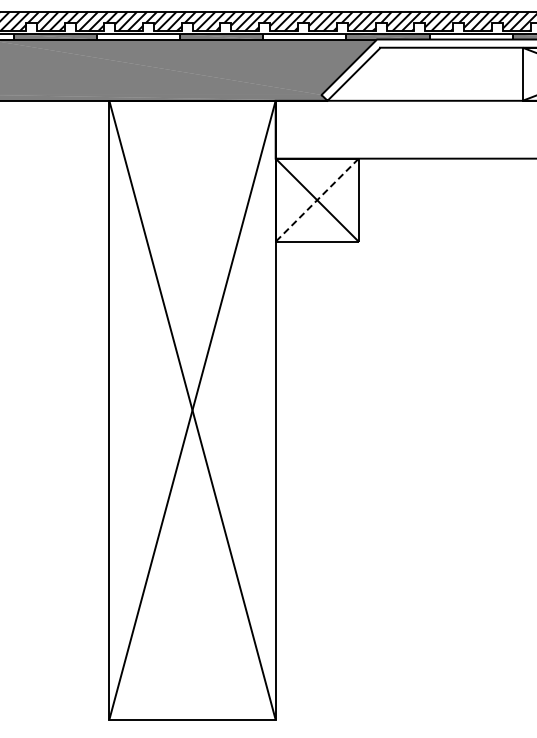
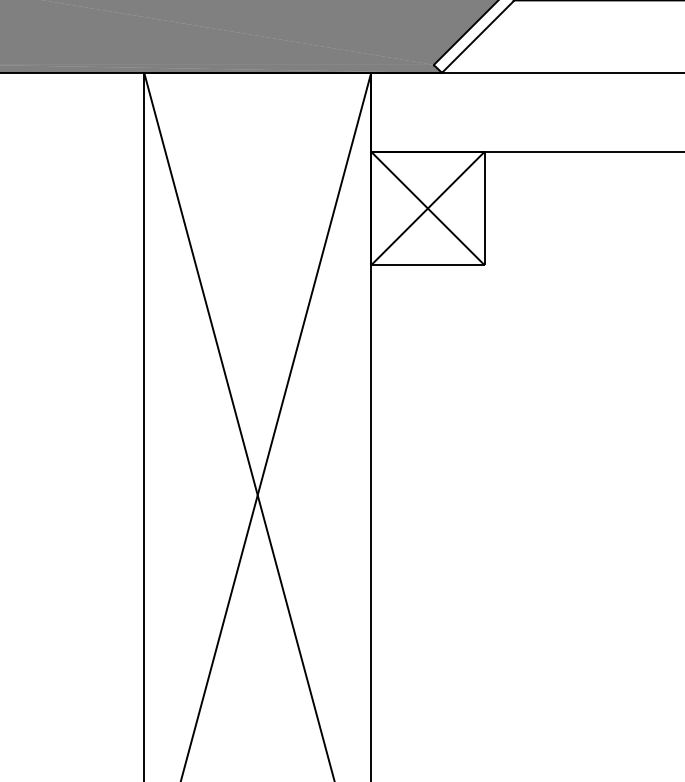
line: (317, 200) -> (428, 208), dashed -> solid

